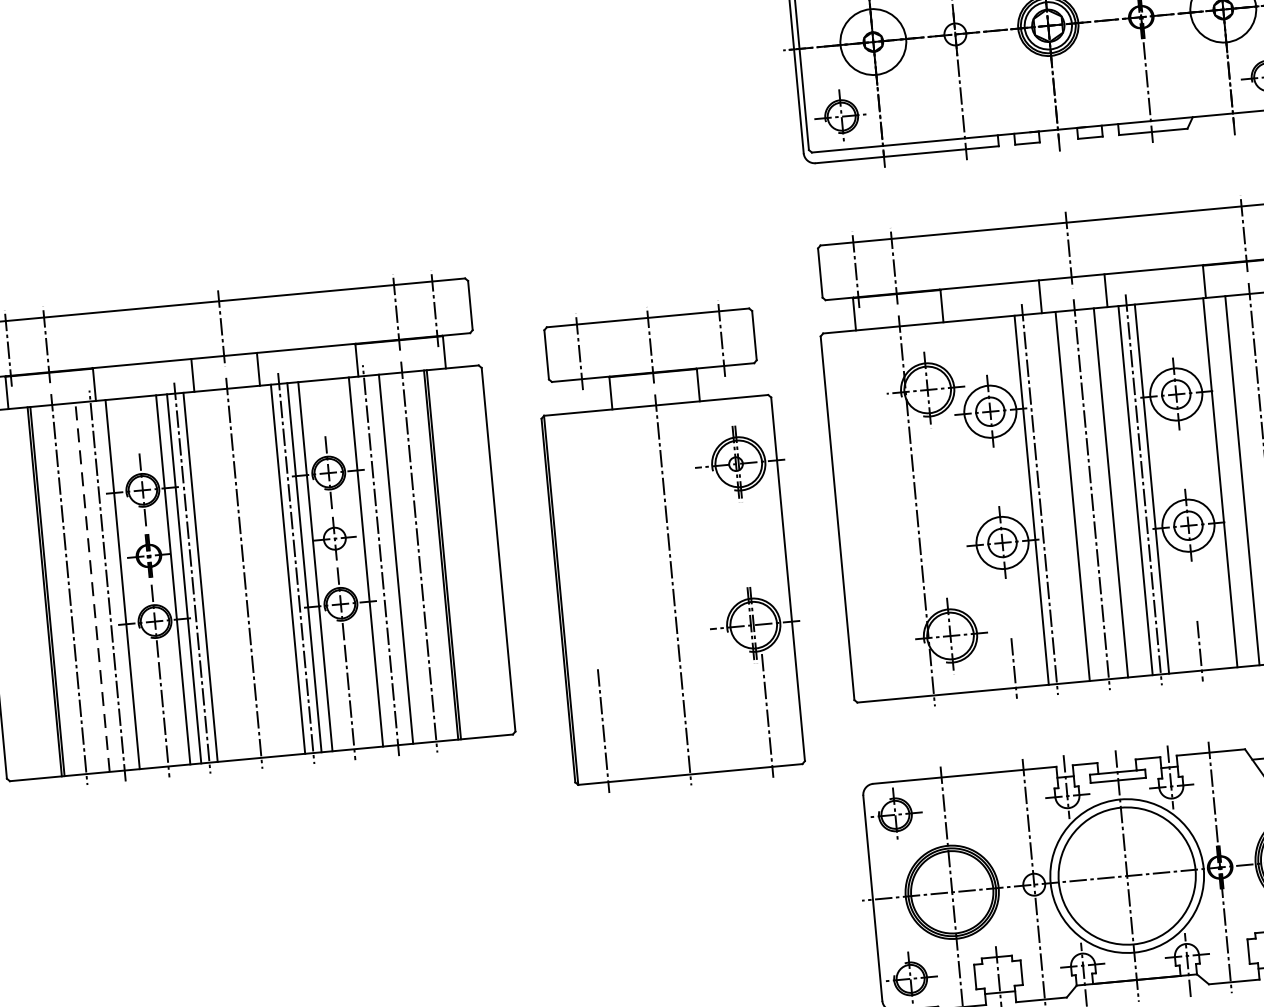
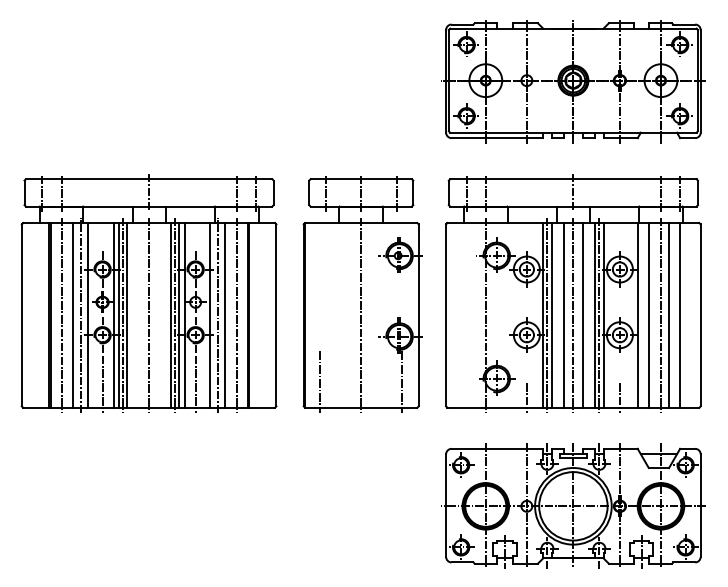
line: (1048, 498) -> (551, 315), added
part: (671, 547) -> (362, 294), moved
line: (93, 585) -> (73, 314), dashed -> solid

